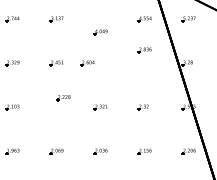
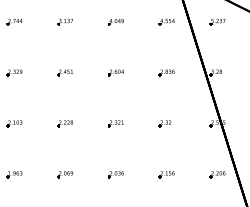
part: (100, 32) -> (115, 22), moved
part: (144, 50) -> (166, 72), moved
part: (87, 63) -> (115, 72), moved
part: (63, 97) -> (65, 123), moved

